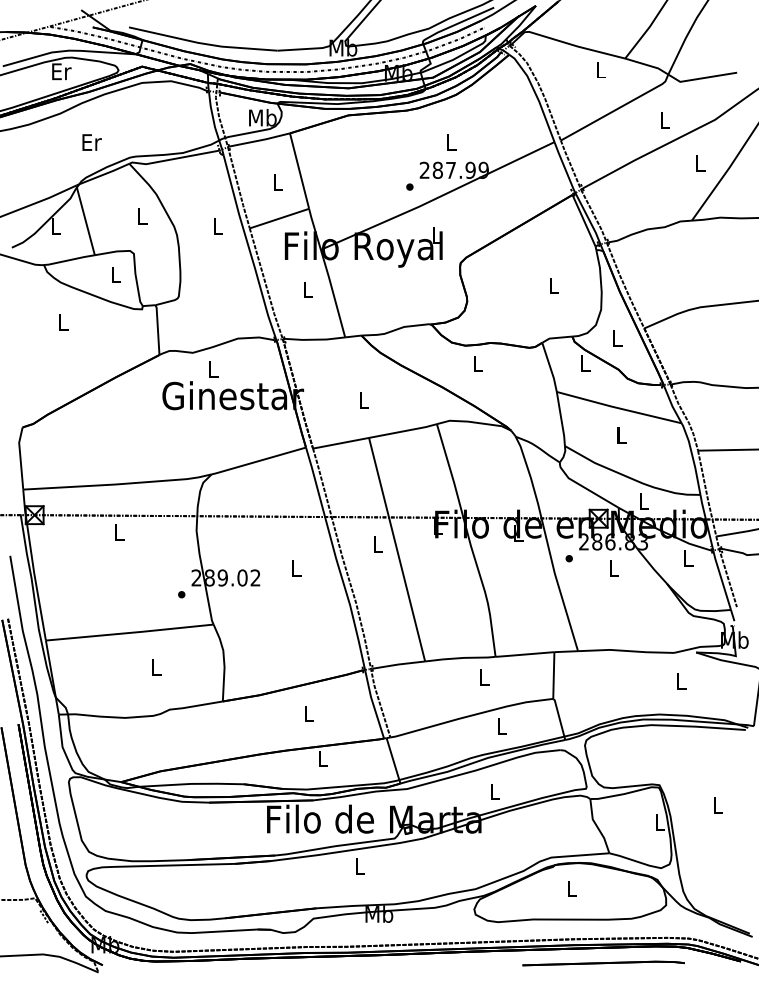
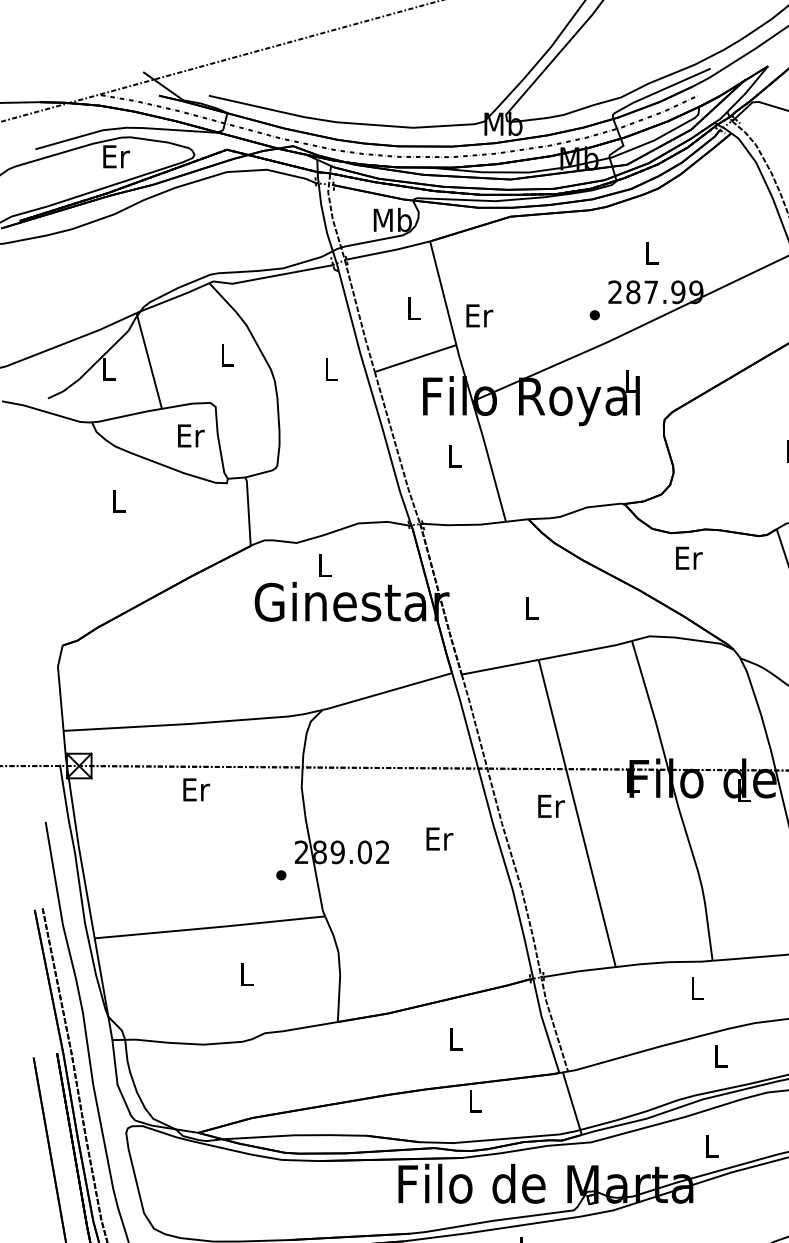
text: (91, 142) -> (478, 315), moved
text: (115, 274) -> (190, 435), L -> Er
text: (478, 363) -> (689, 557), L -> Er
text: (119, 532) -> (195, 789), L -> Er
text: (378, 544) -> (551, 806), L -> Er
text: (296, 568) -> (439, 839), L -> Er

